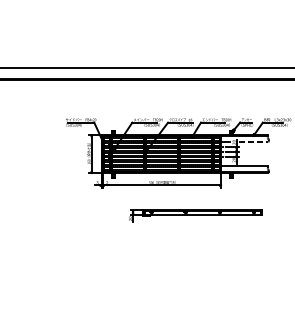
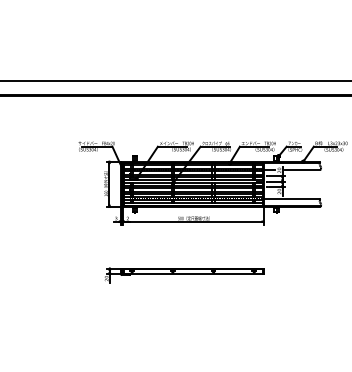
line: (253, 142) -> (302, 170), dashed -> solid
part: (195, 216) -> (184, 275), moved

